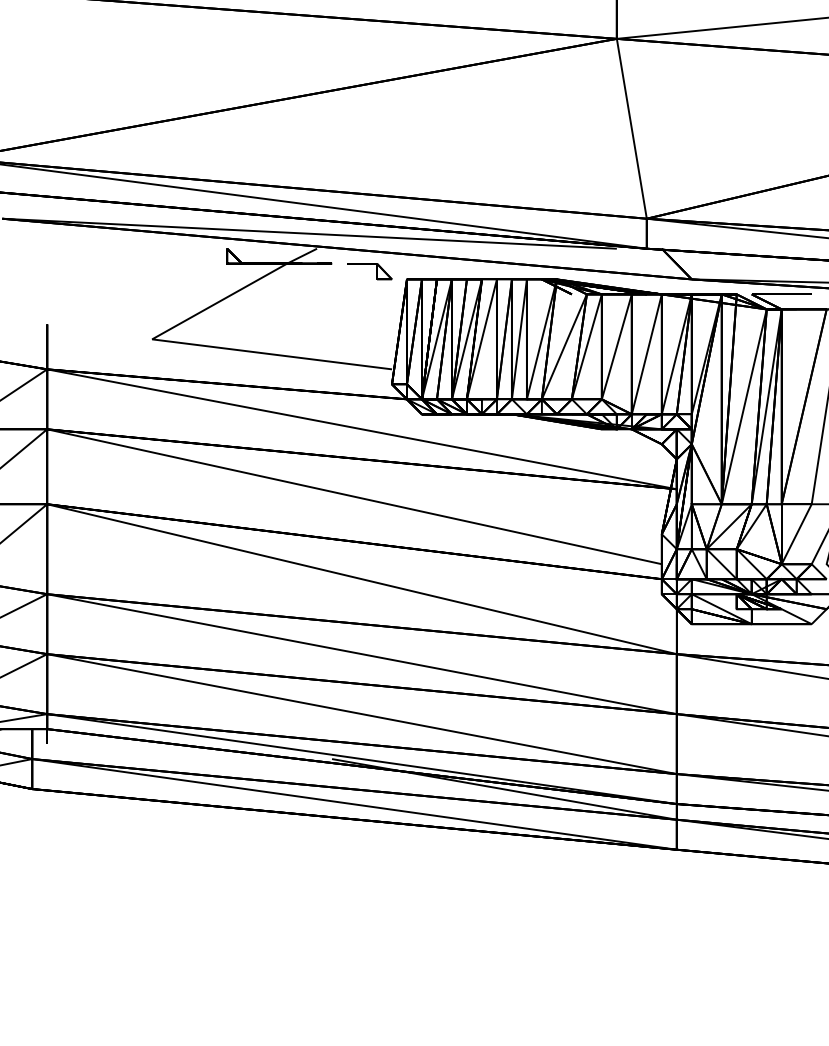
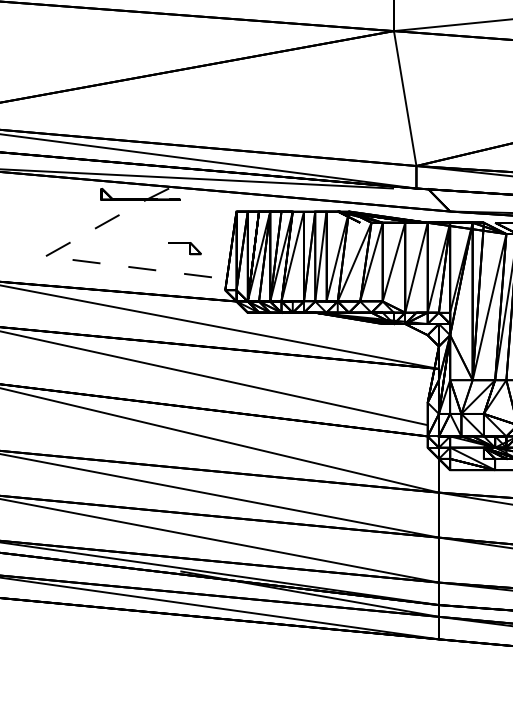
part: (369, 264) -> (184, 243), moved
line: (177, 342) -> (64, 258), solid -> dashed

